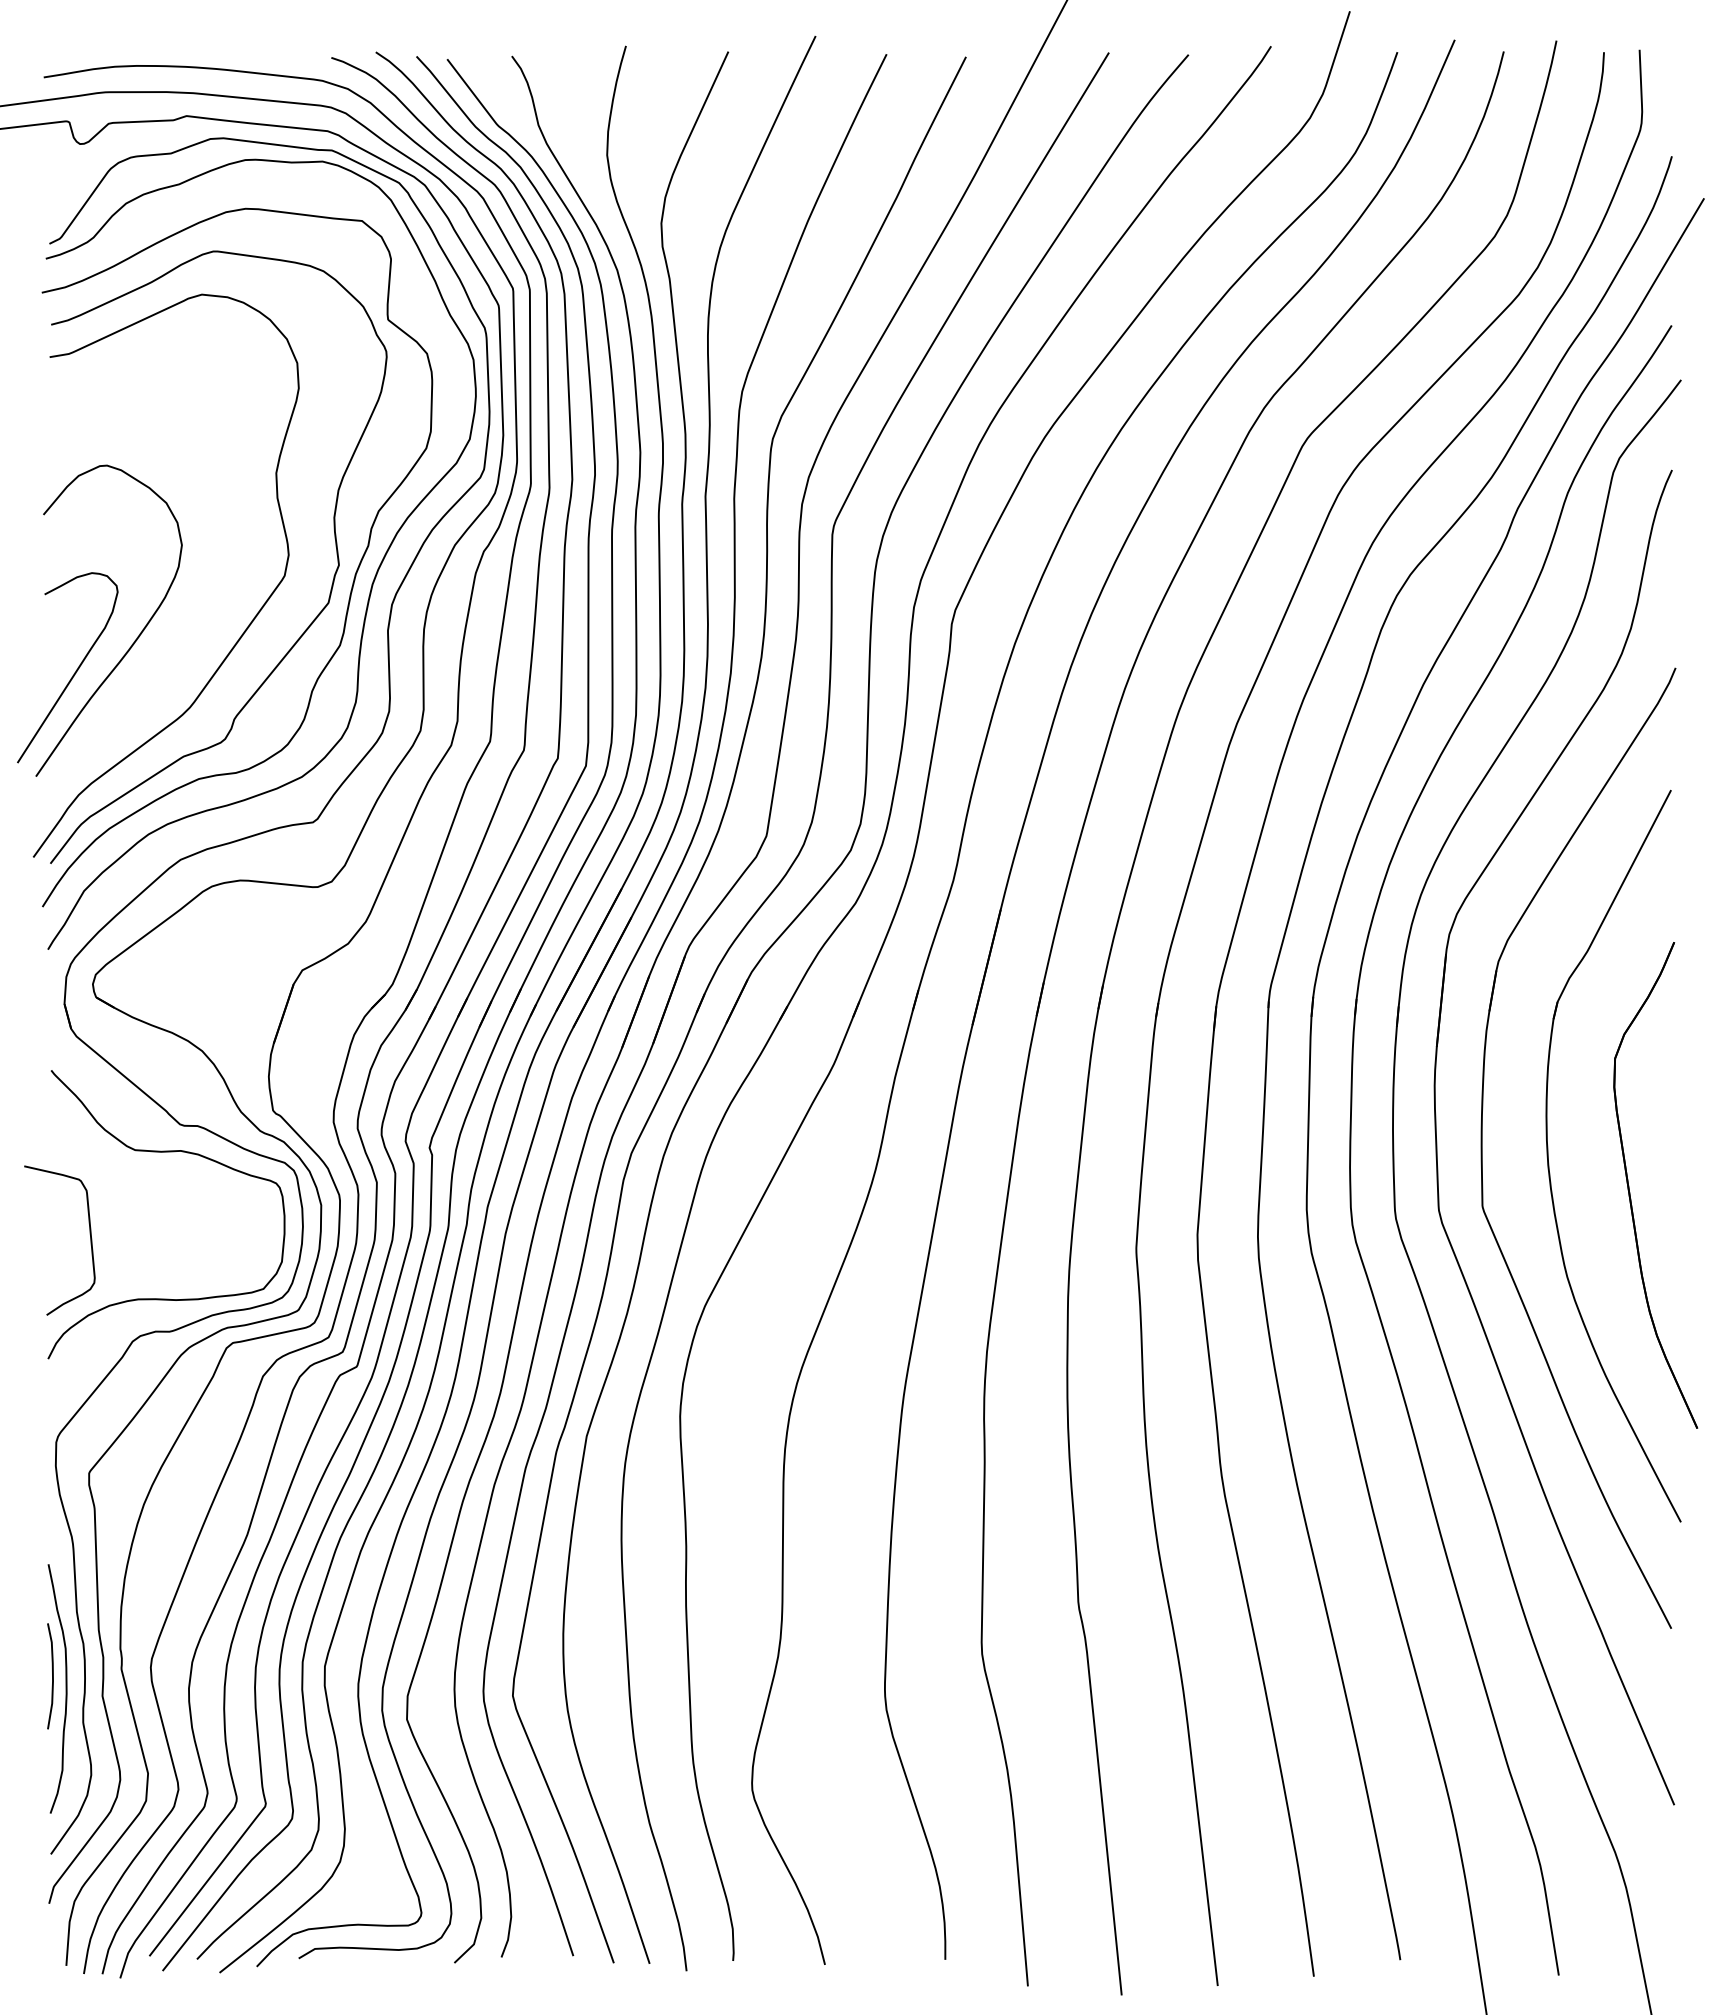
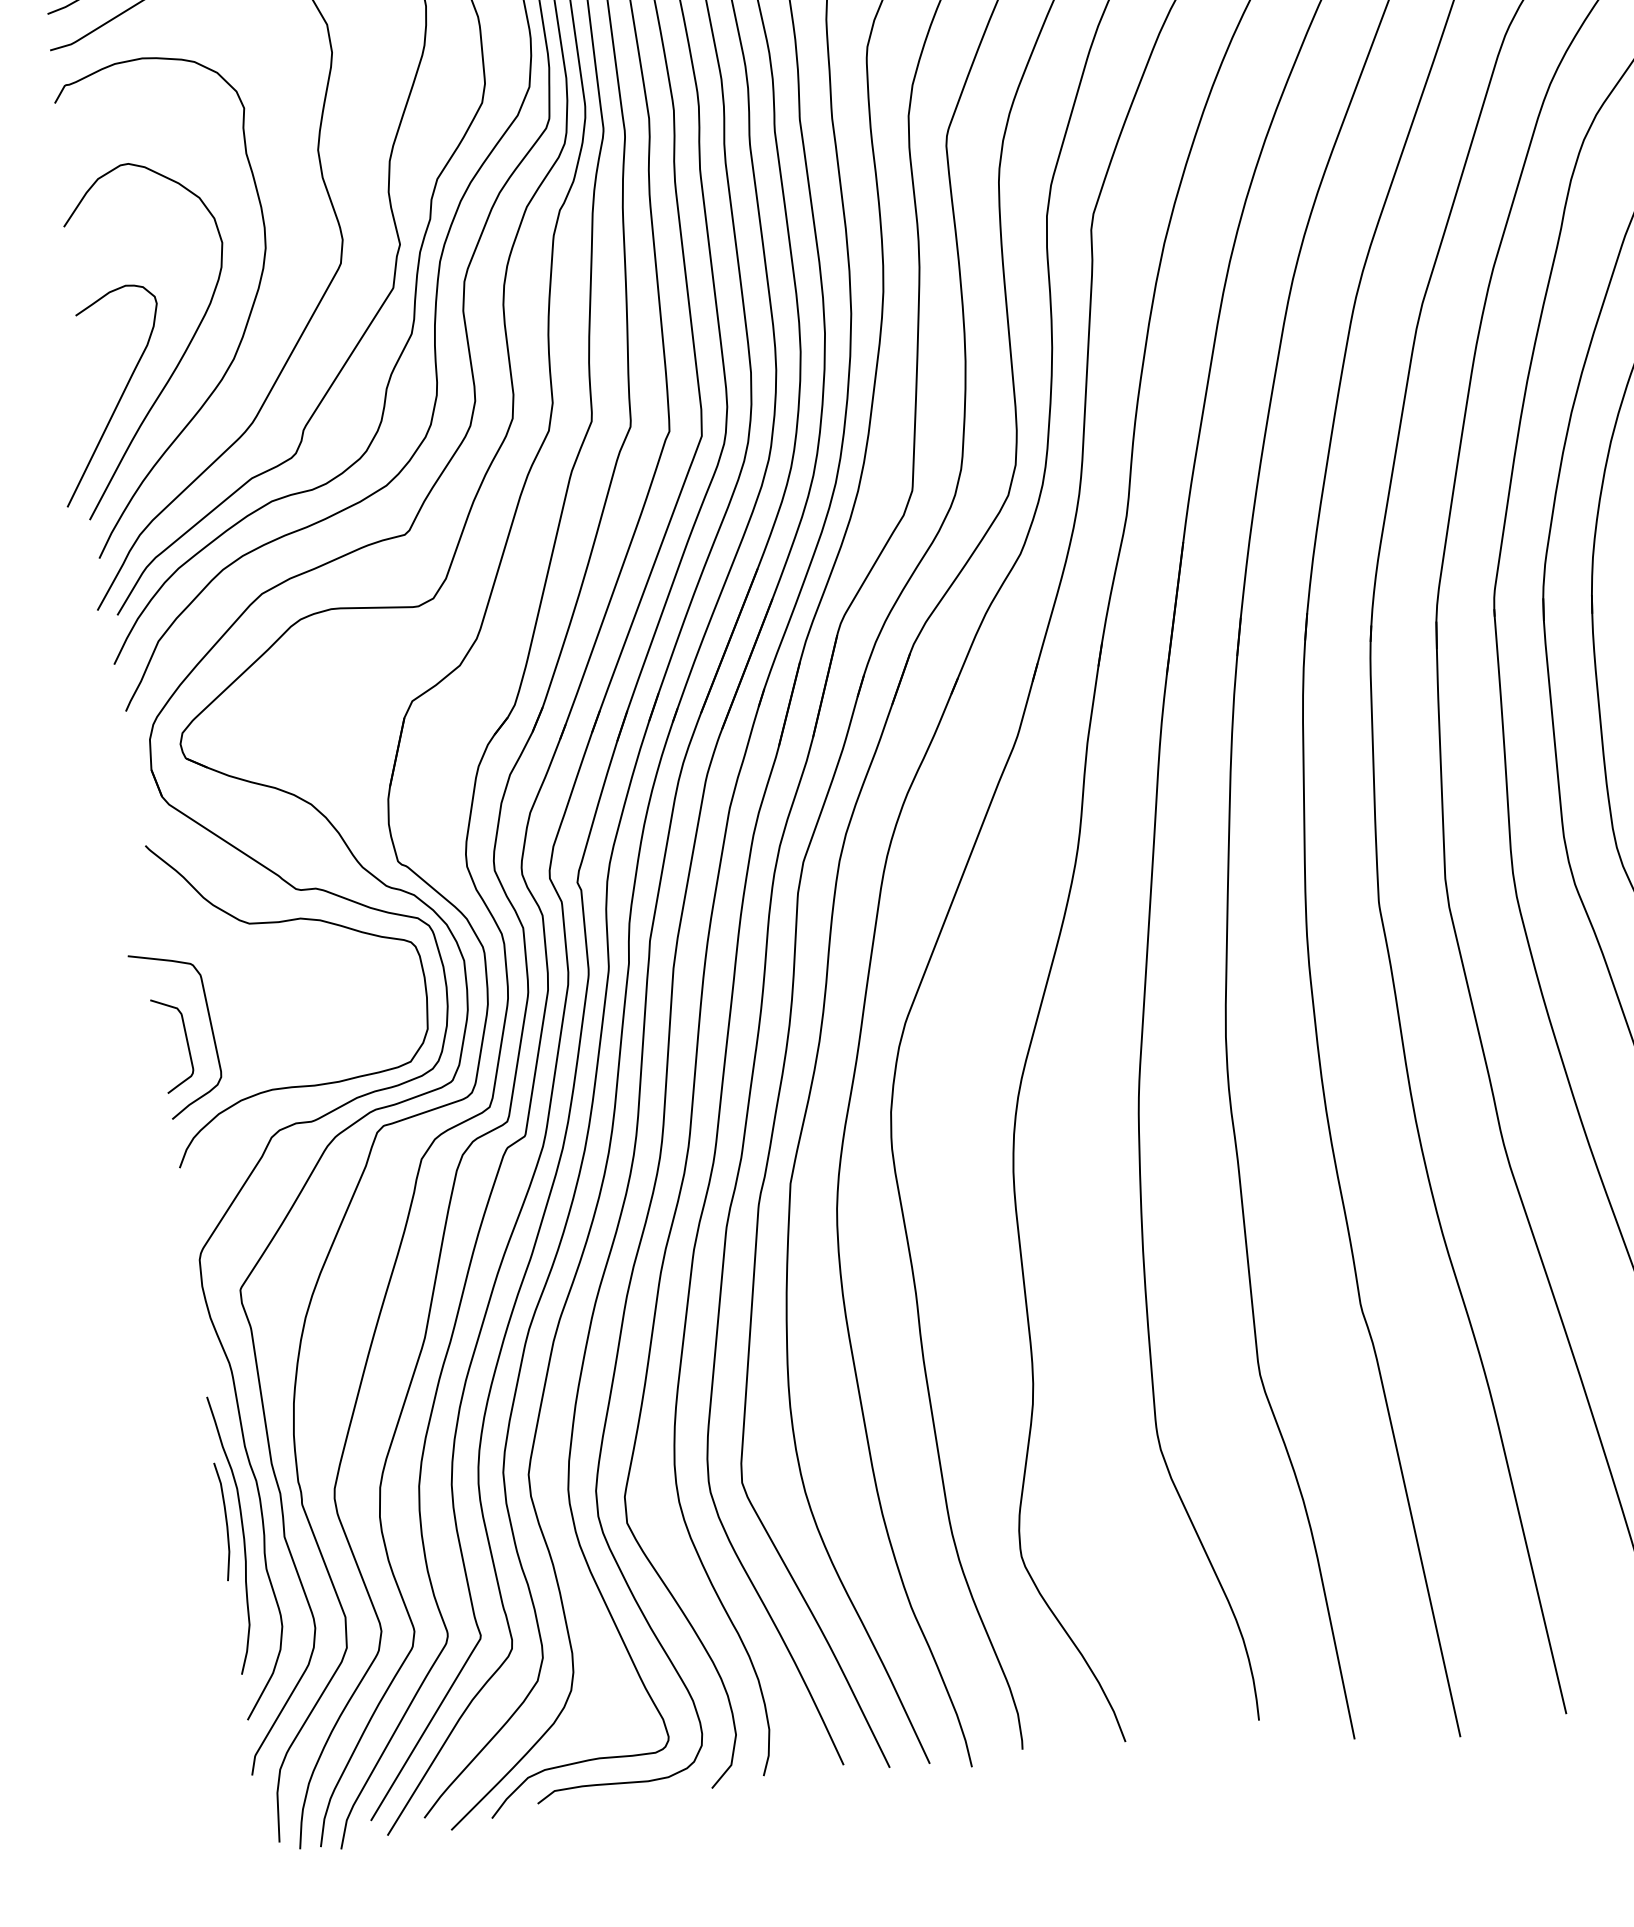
curve: (194, 618) -> (245, 322), added
curve: (67, 1249) -> (186, 1043), added

